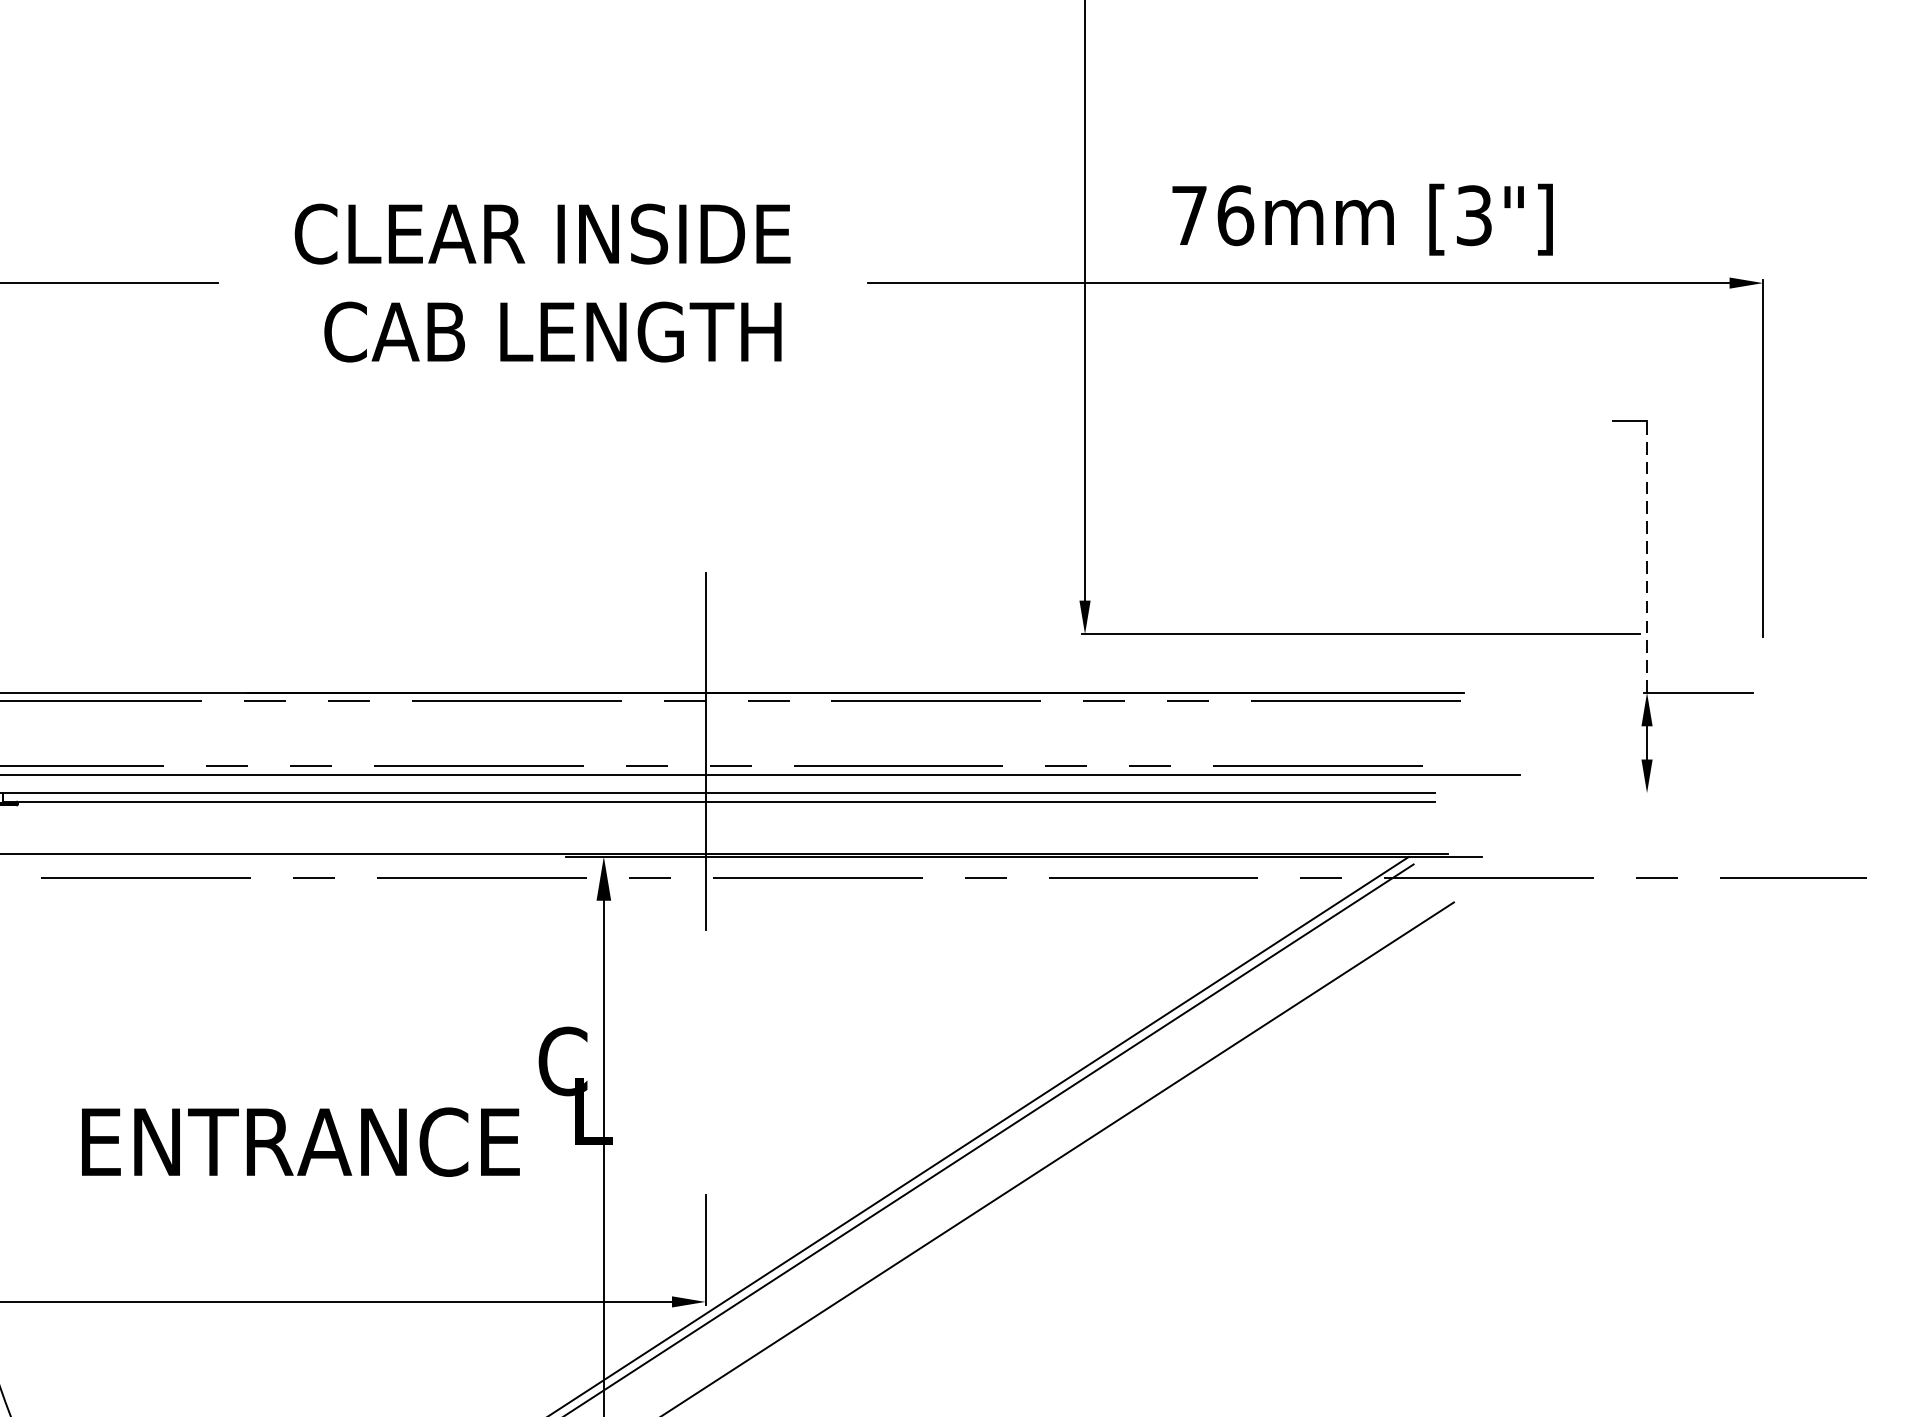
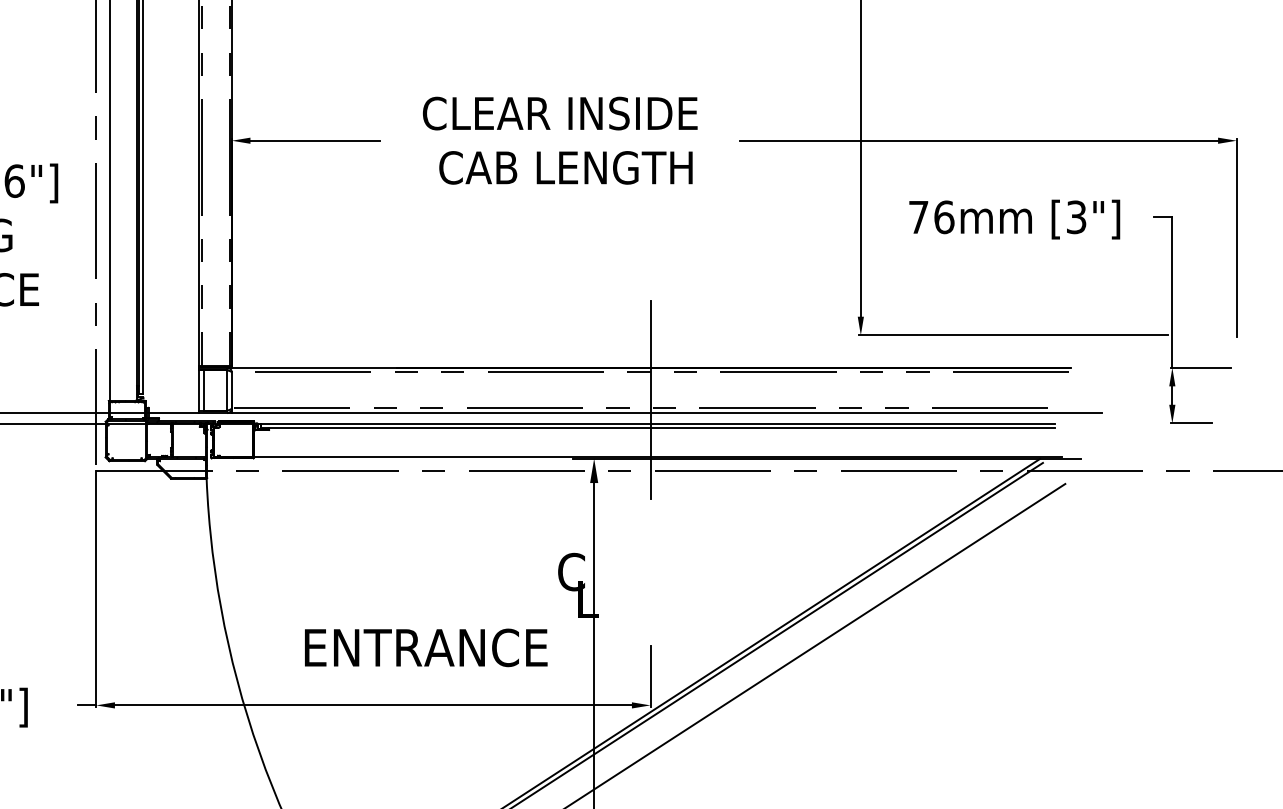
text: (1362, 219) -> (1014, 219), moved
line: (1647, 556) -> (1172, 292), dashed -> solid
line: (1679, 793) -> (1190, 423), added
text: (301, 1141) -> (426, 647), moved

